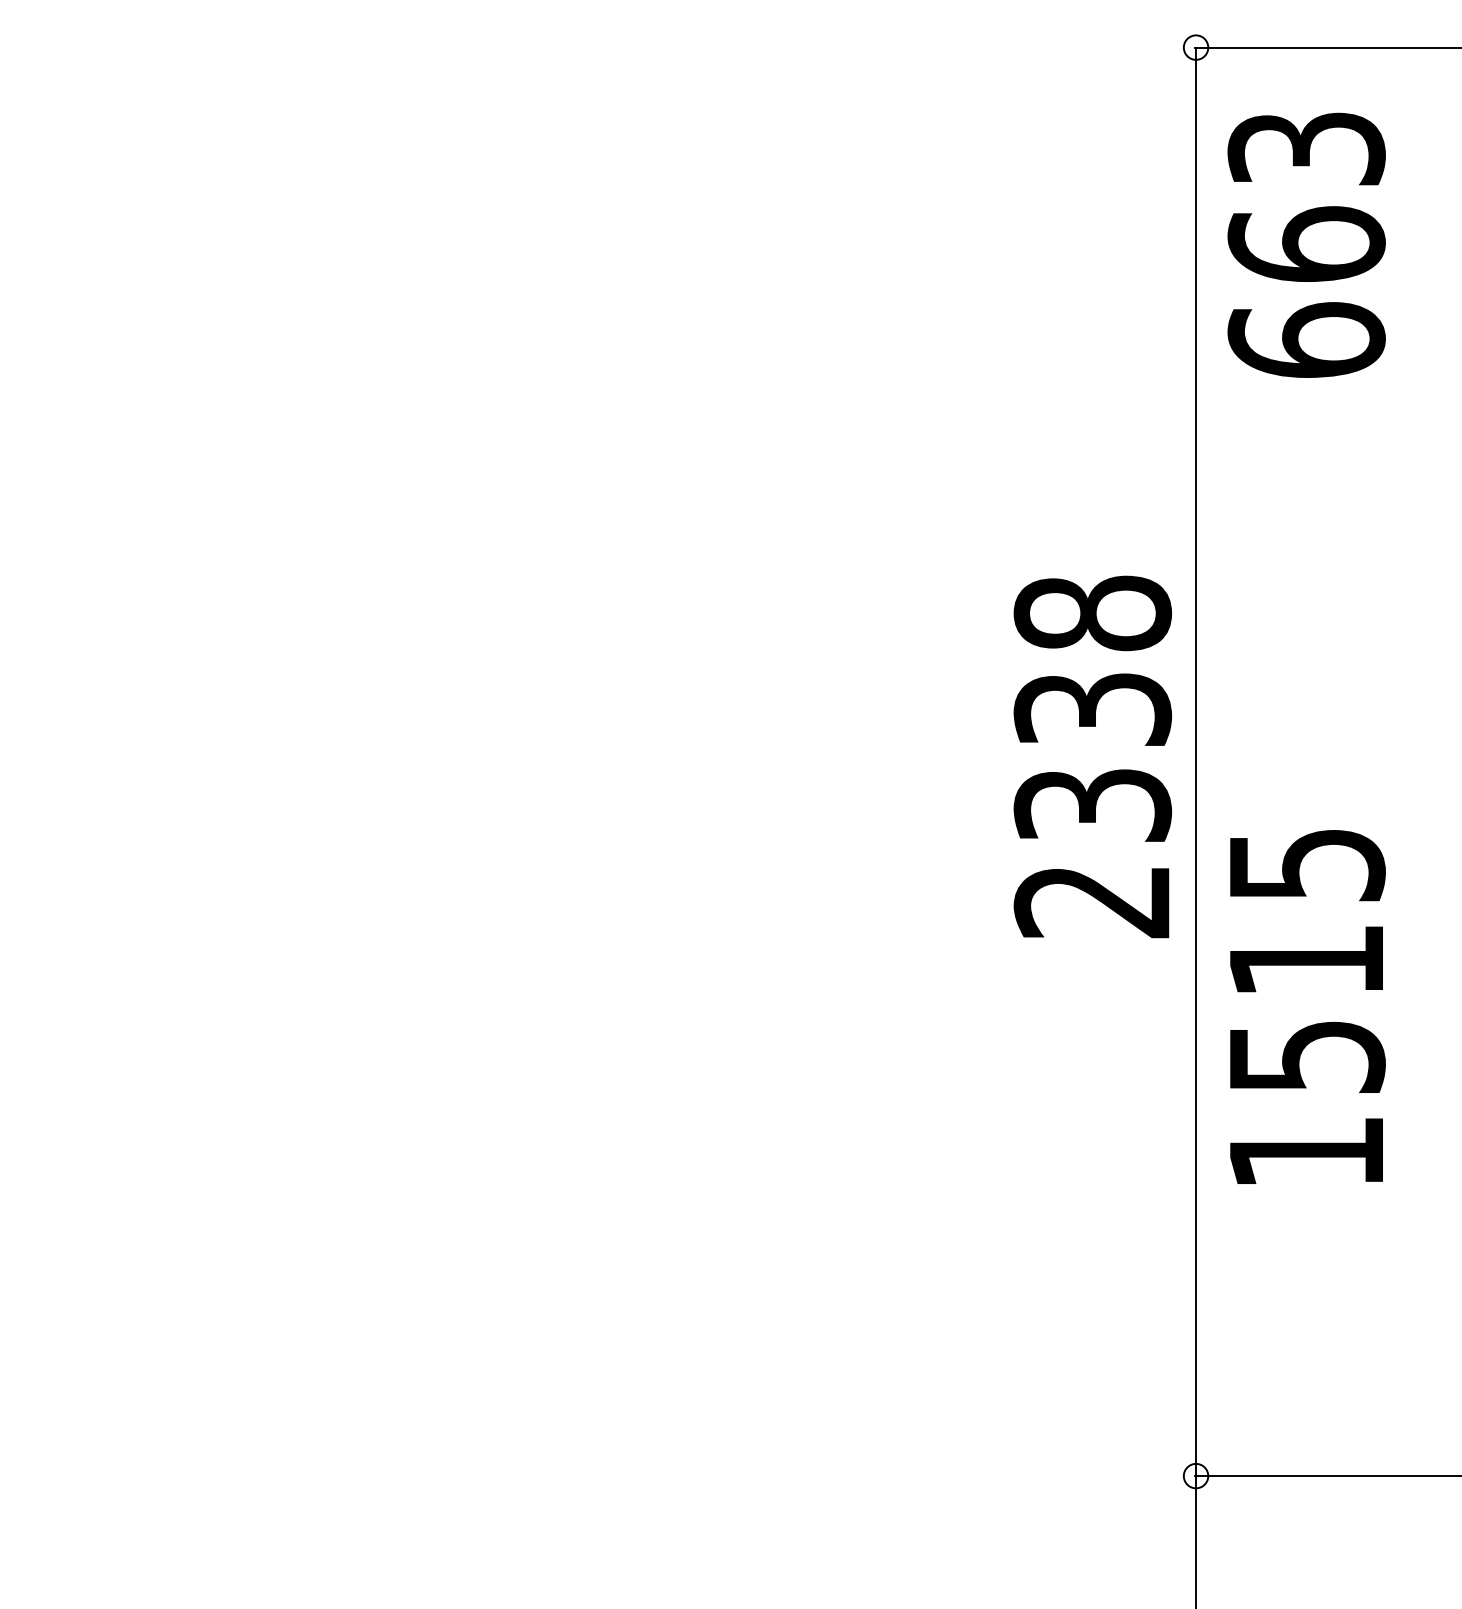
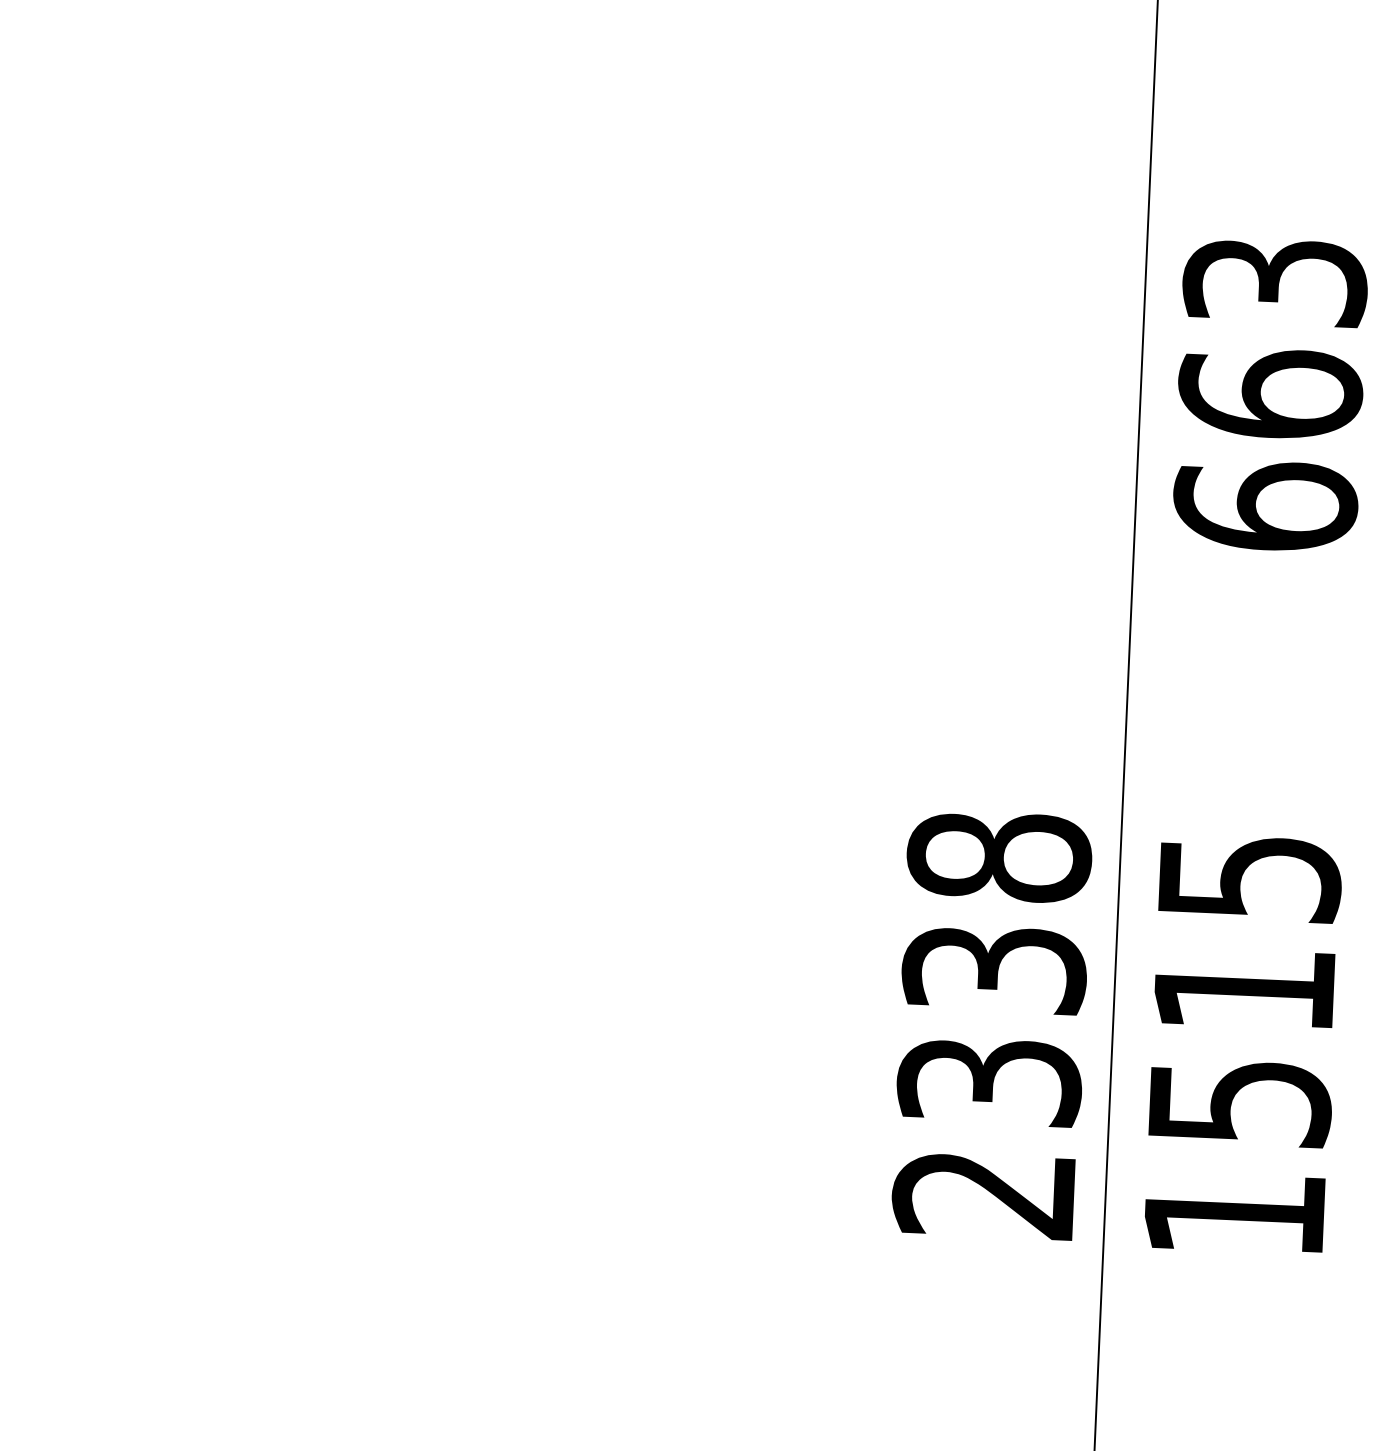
text: (1306, 244) -> (1270, 393), moved
text: (1092, 756) -> (991, 1024), moved
text: (1307, 1006) -> (1242, 1043), moved

